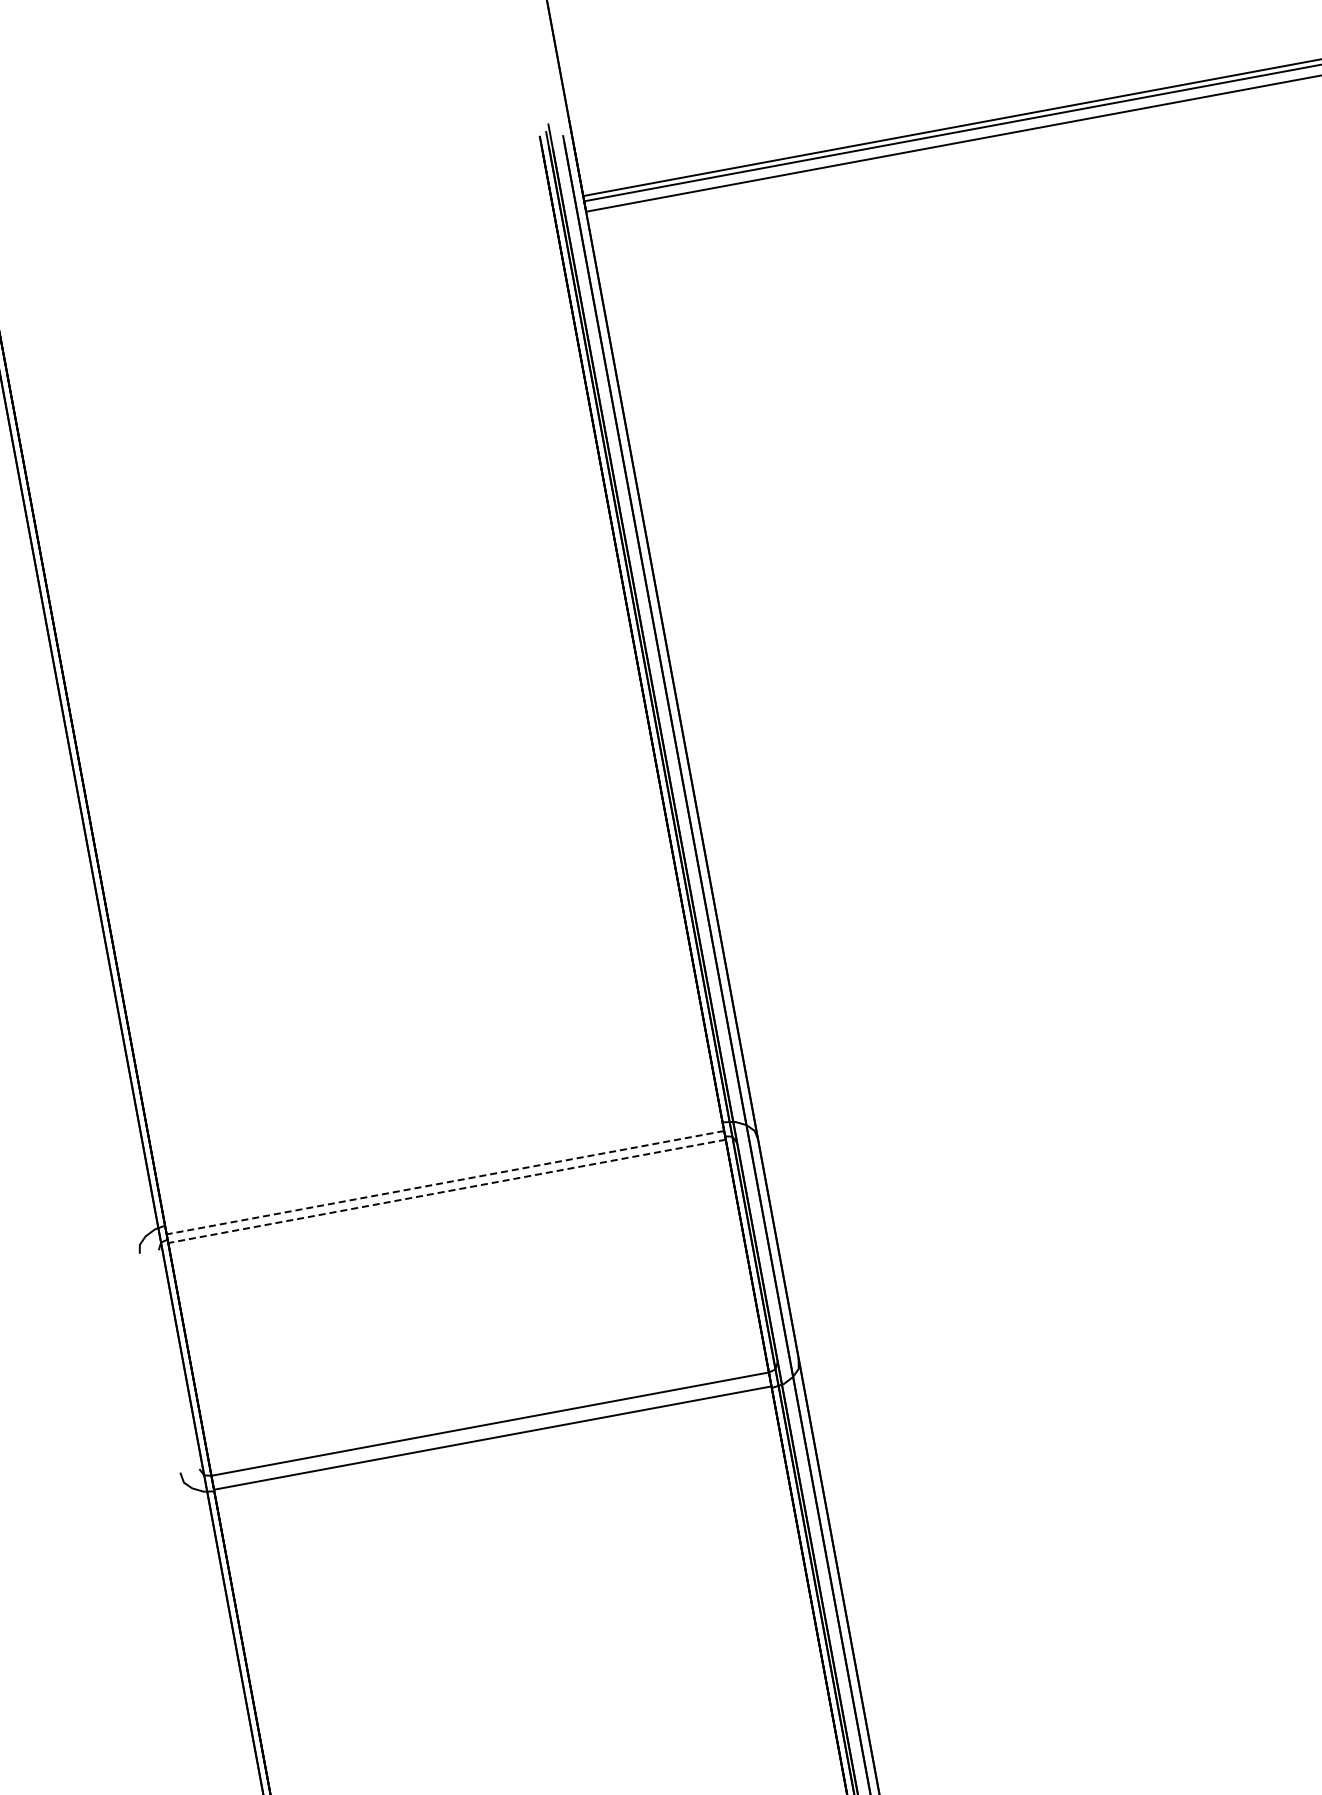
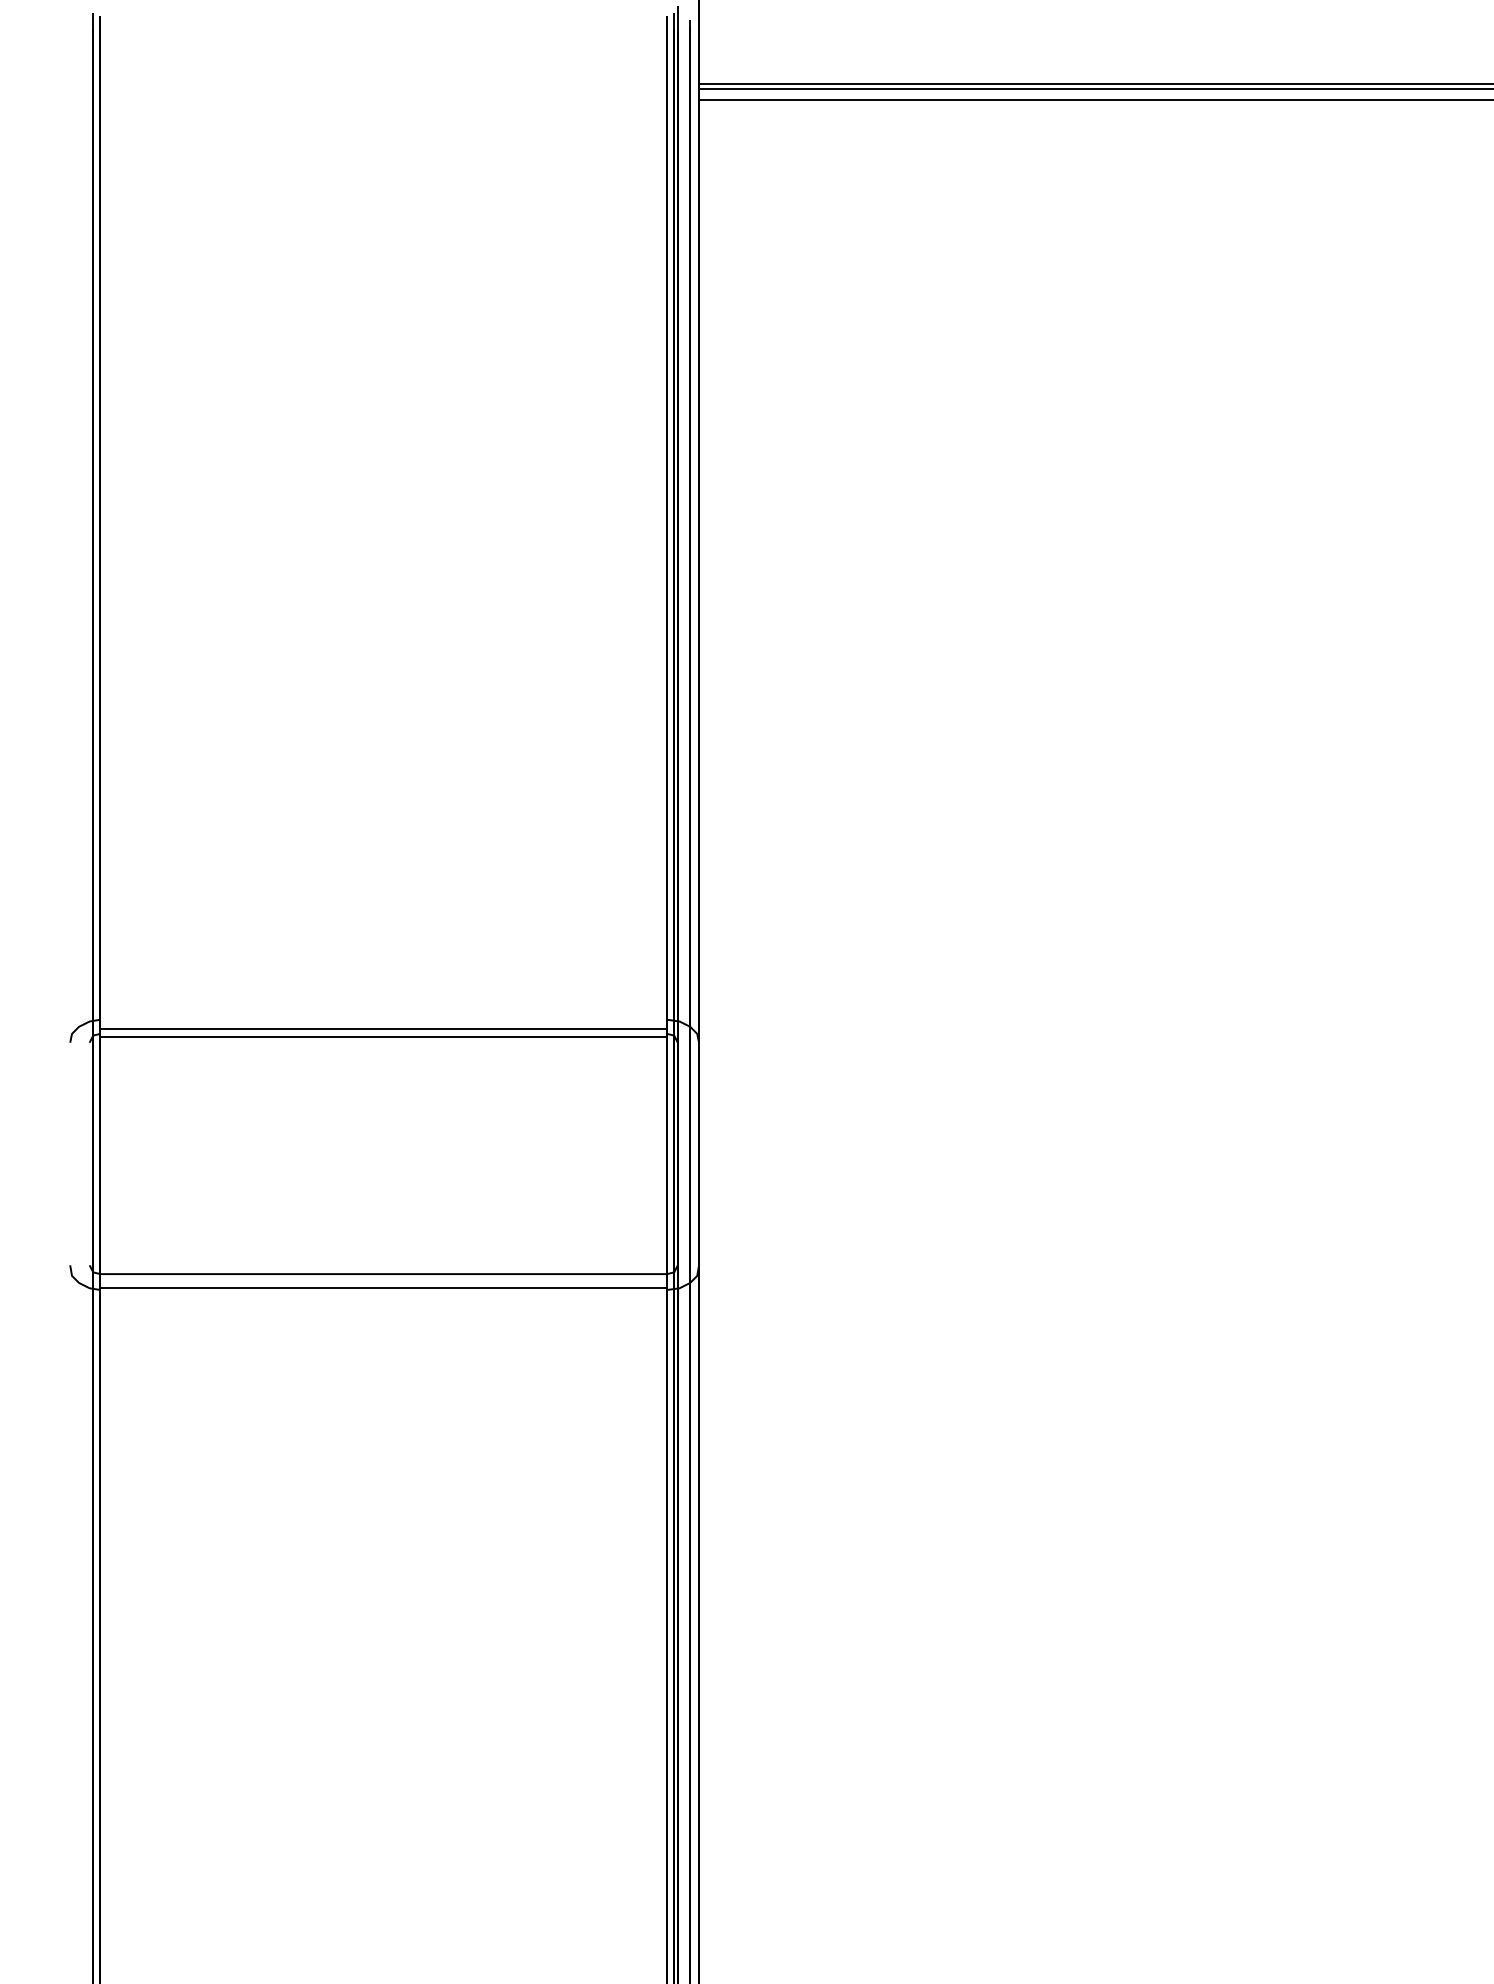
line: (445, 1182) -> (383, 1028), dashed -> solid
line: (446, 1191) -> (383, 1037), dashed -> solid

